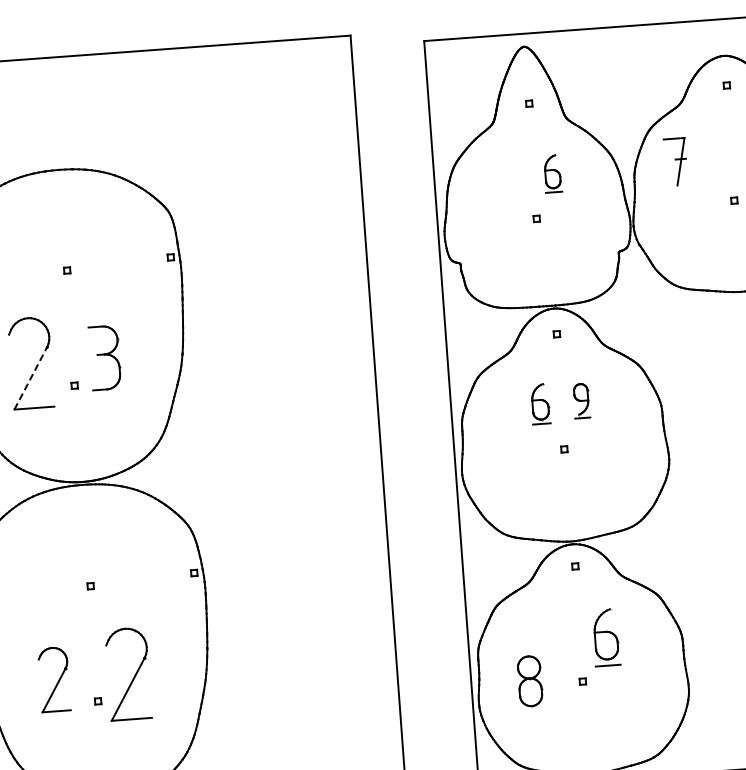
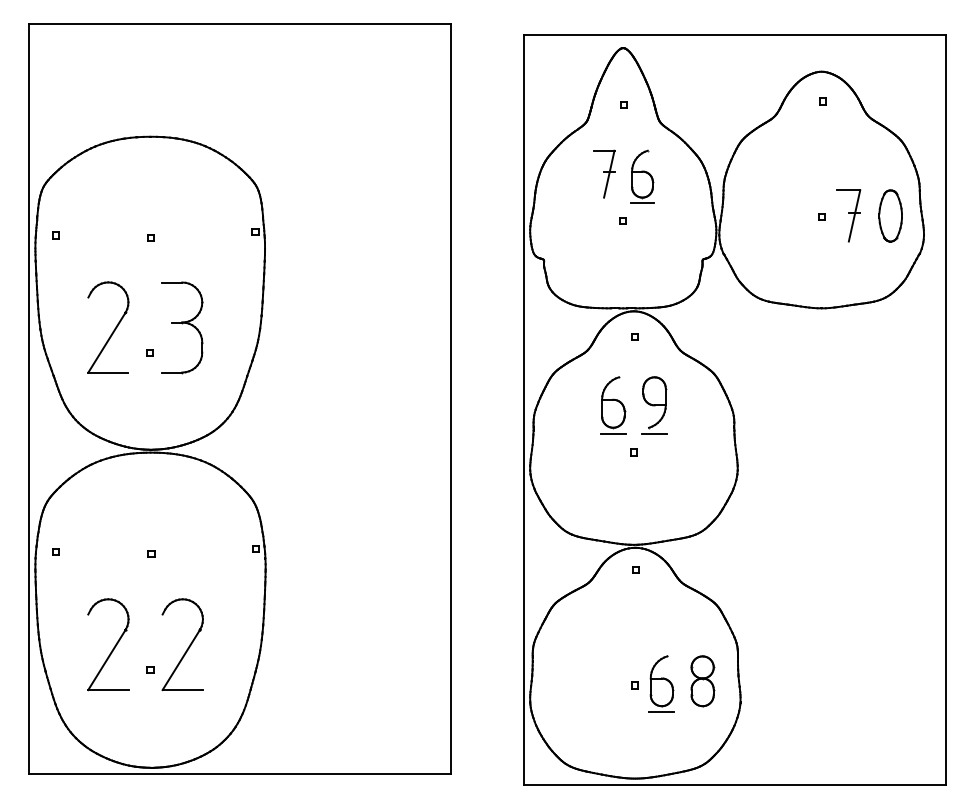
part: (676, 161) -> (604, 173), moved
part: (552, 173) -> (642, 176), size x1.43
part: (105, 357) -> (182, 327), size x1.43
line: (31, 378) -> (107, 342), dashed -> solid
part: (581, 400) -> (654, 405), size x1.67
part: (540, 403) -> (613, 405), size x1.43
part: (605, 636) -> (661, 683), moved
part: (54, 679) -> (108, 644), size x1.43
part: (529, 681) -> (702, 681), moved

